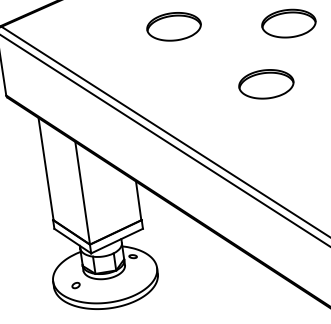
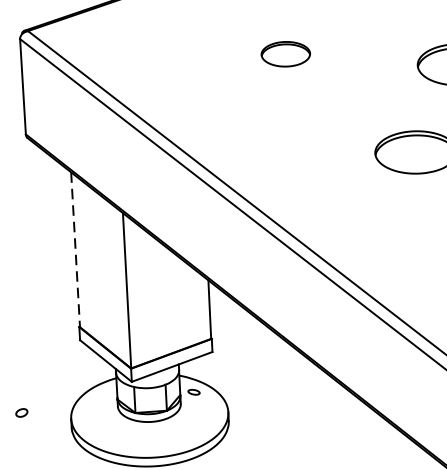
part: (173, 26) -> (285, 53), size x0.6
line: (46, 169) -> (76, 250), solid -> dashed
part: (75, 285) -> (21, 412), moved

